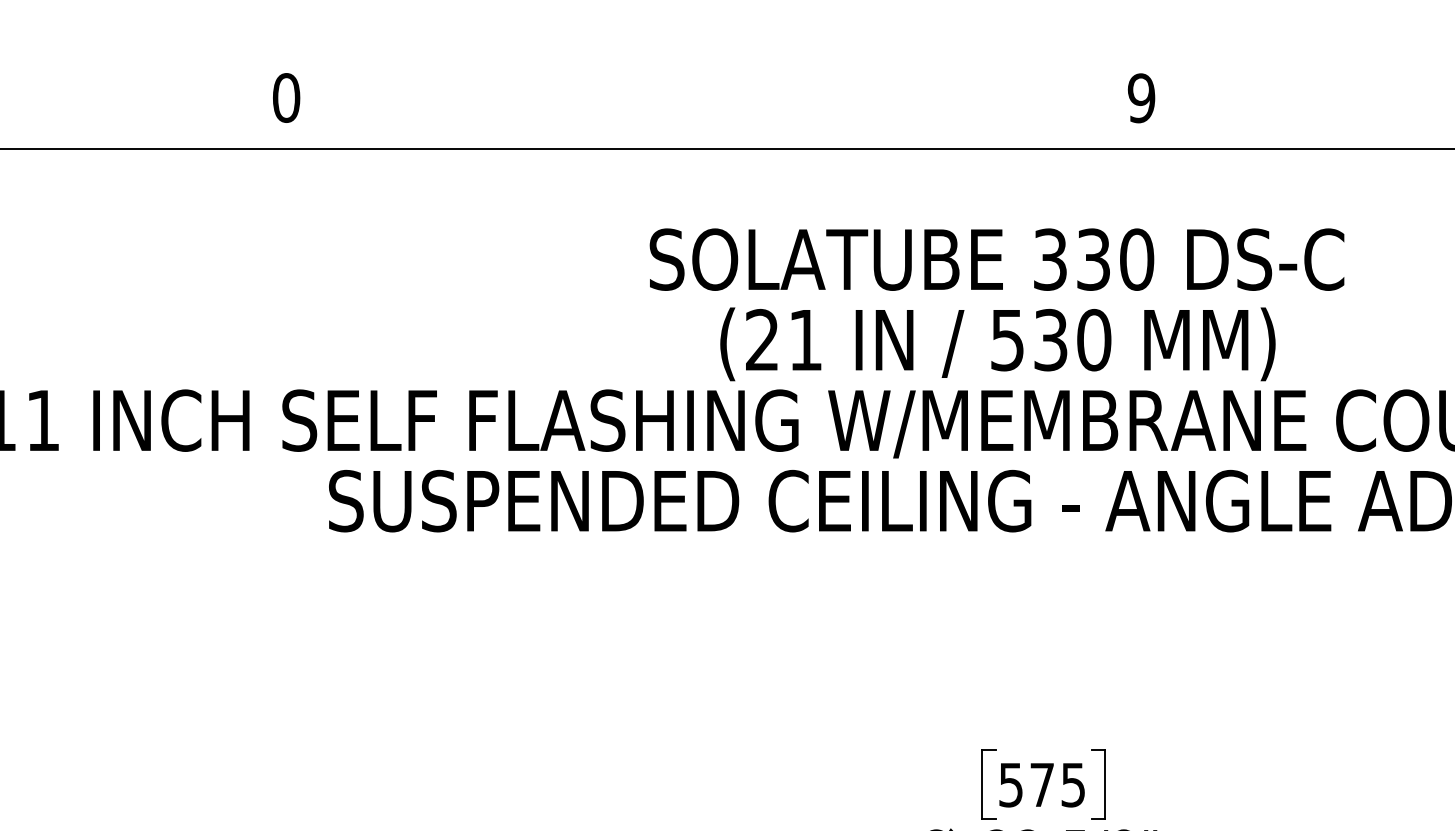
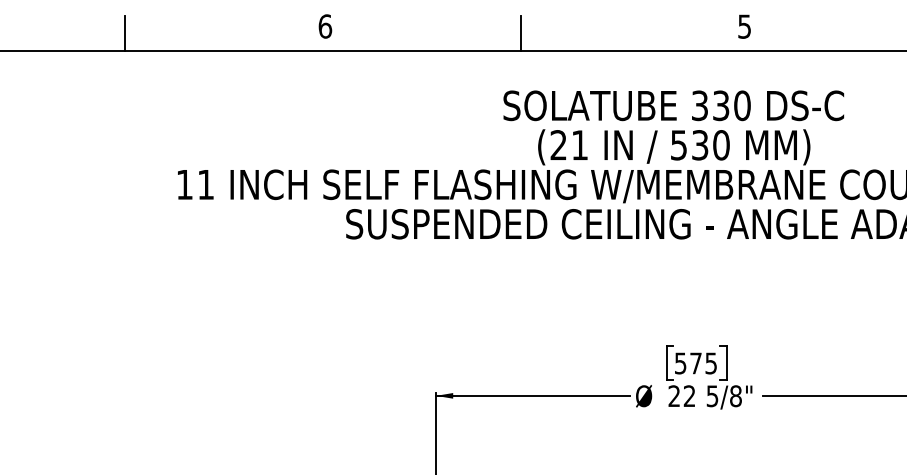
text: (286, 97) -> (325, 26), 0 -> 6
text: (1141, 97) -> (744, 26), 9 -> 5
line: (686, 112) -> (521, 33), added

